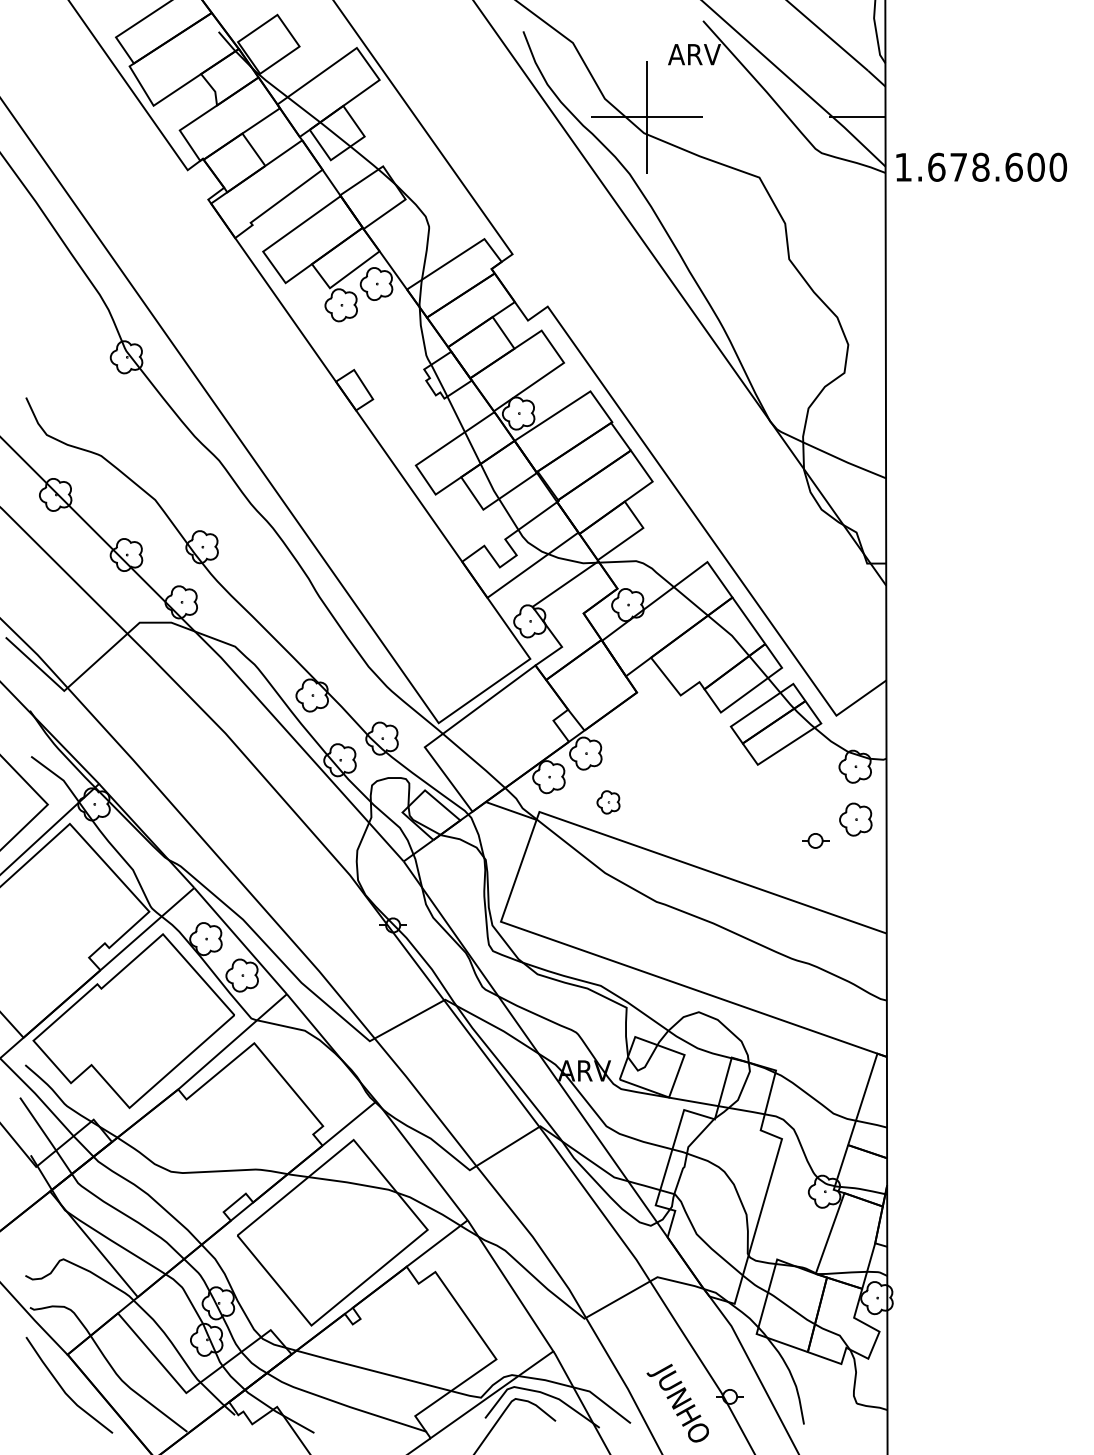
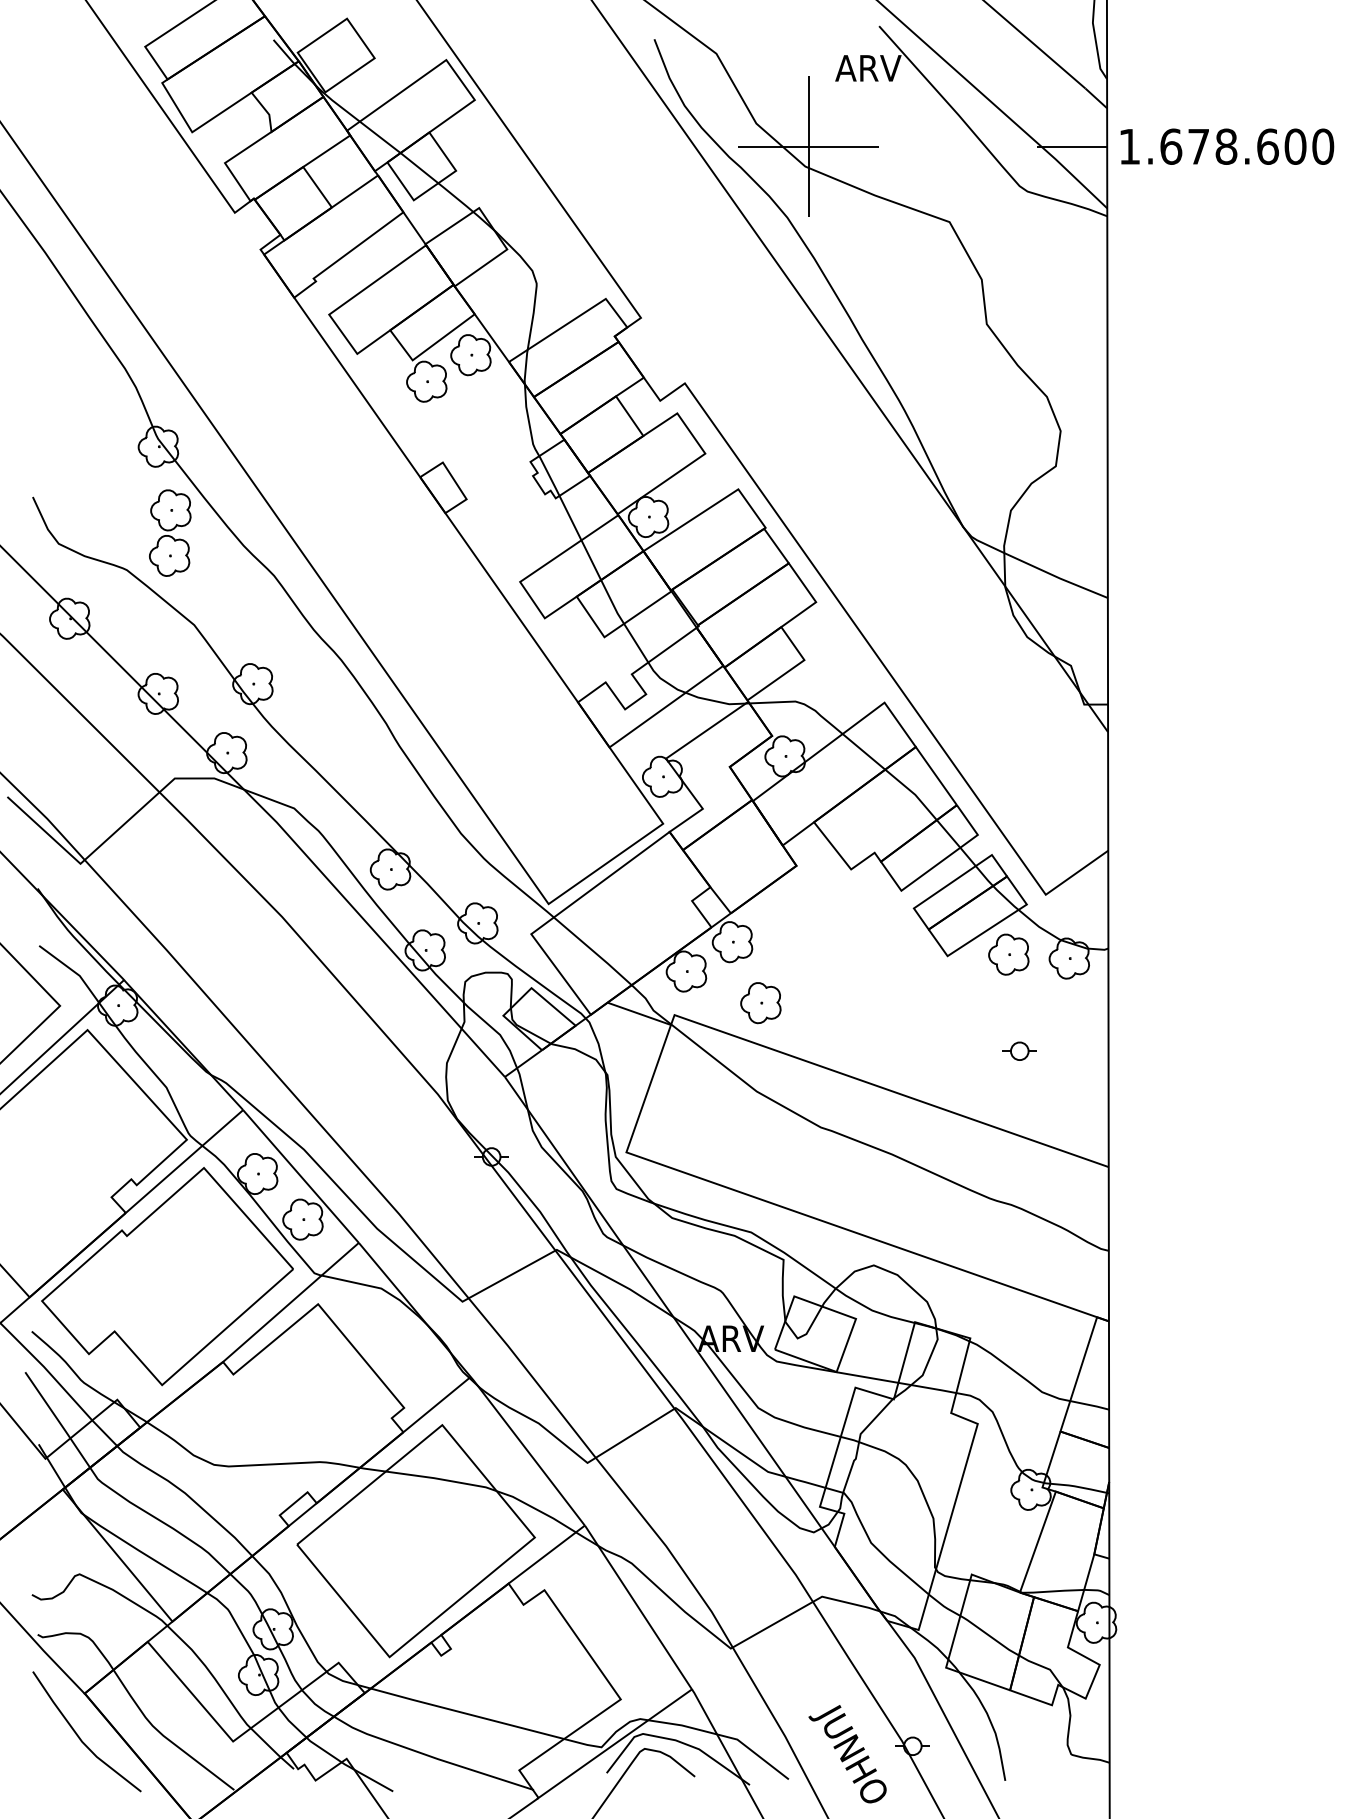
text: (981, 166) -> (1227, 145), moved
part: (135, 426) -> (169, 533), added
part: (608, 802) -> (760, 1003), size x1.43
part: (855, 819) -> (1008, 954), moved

